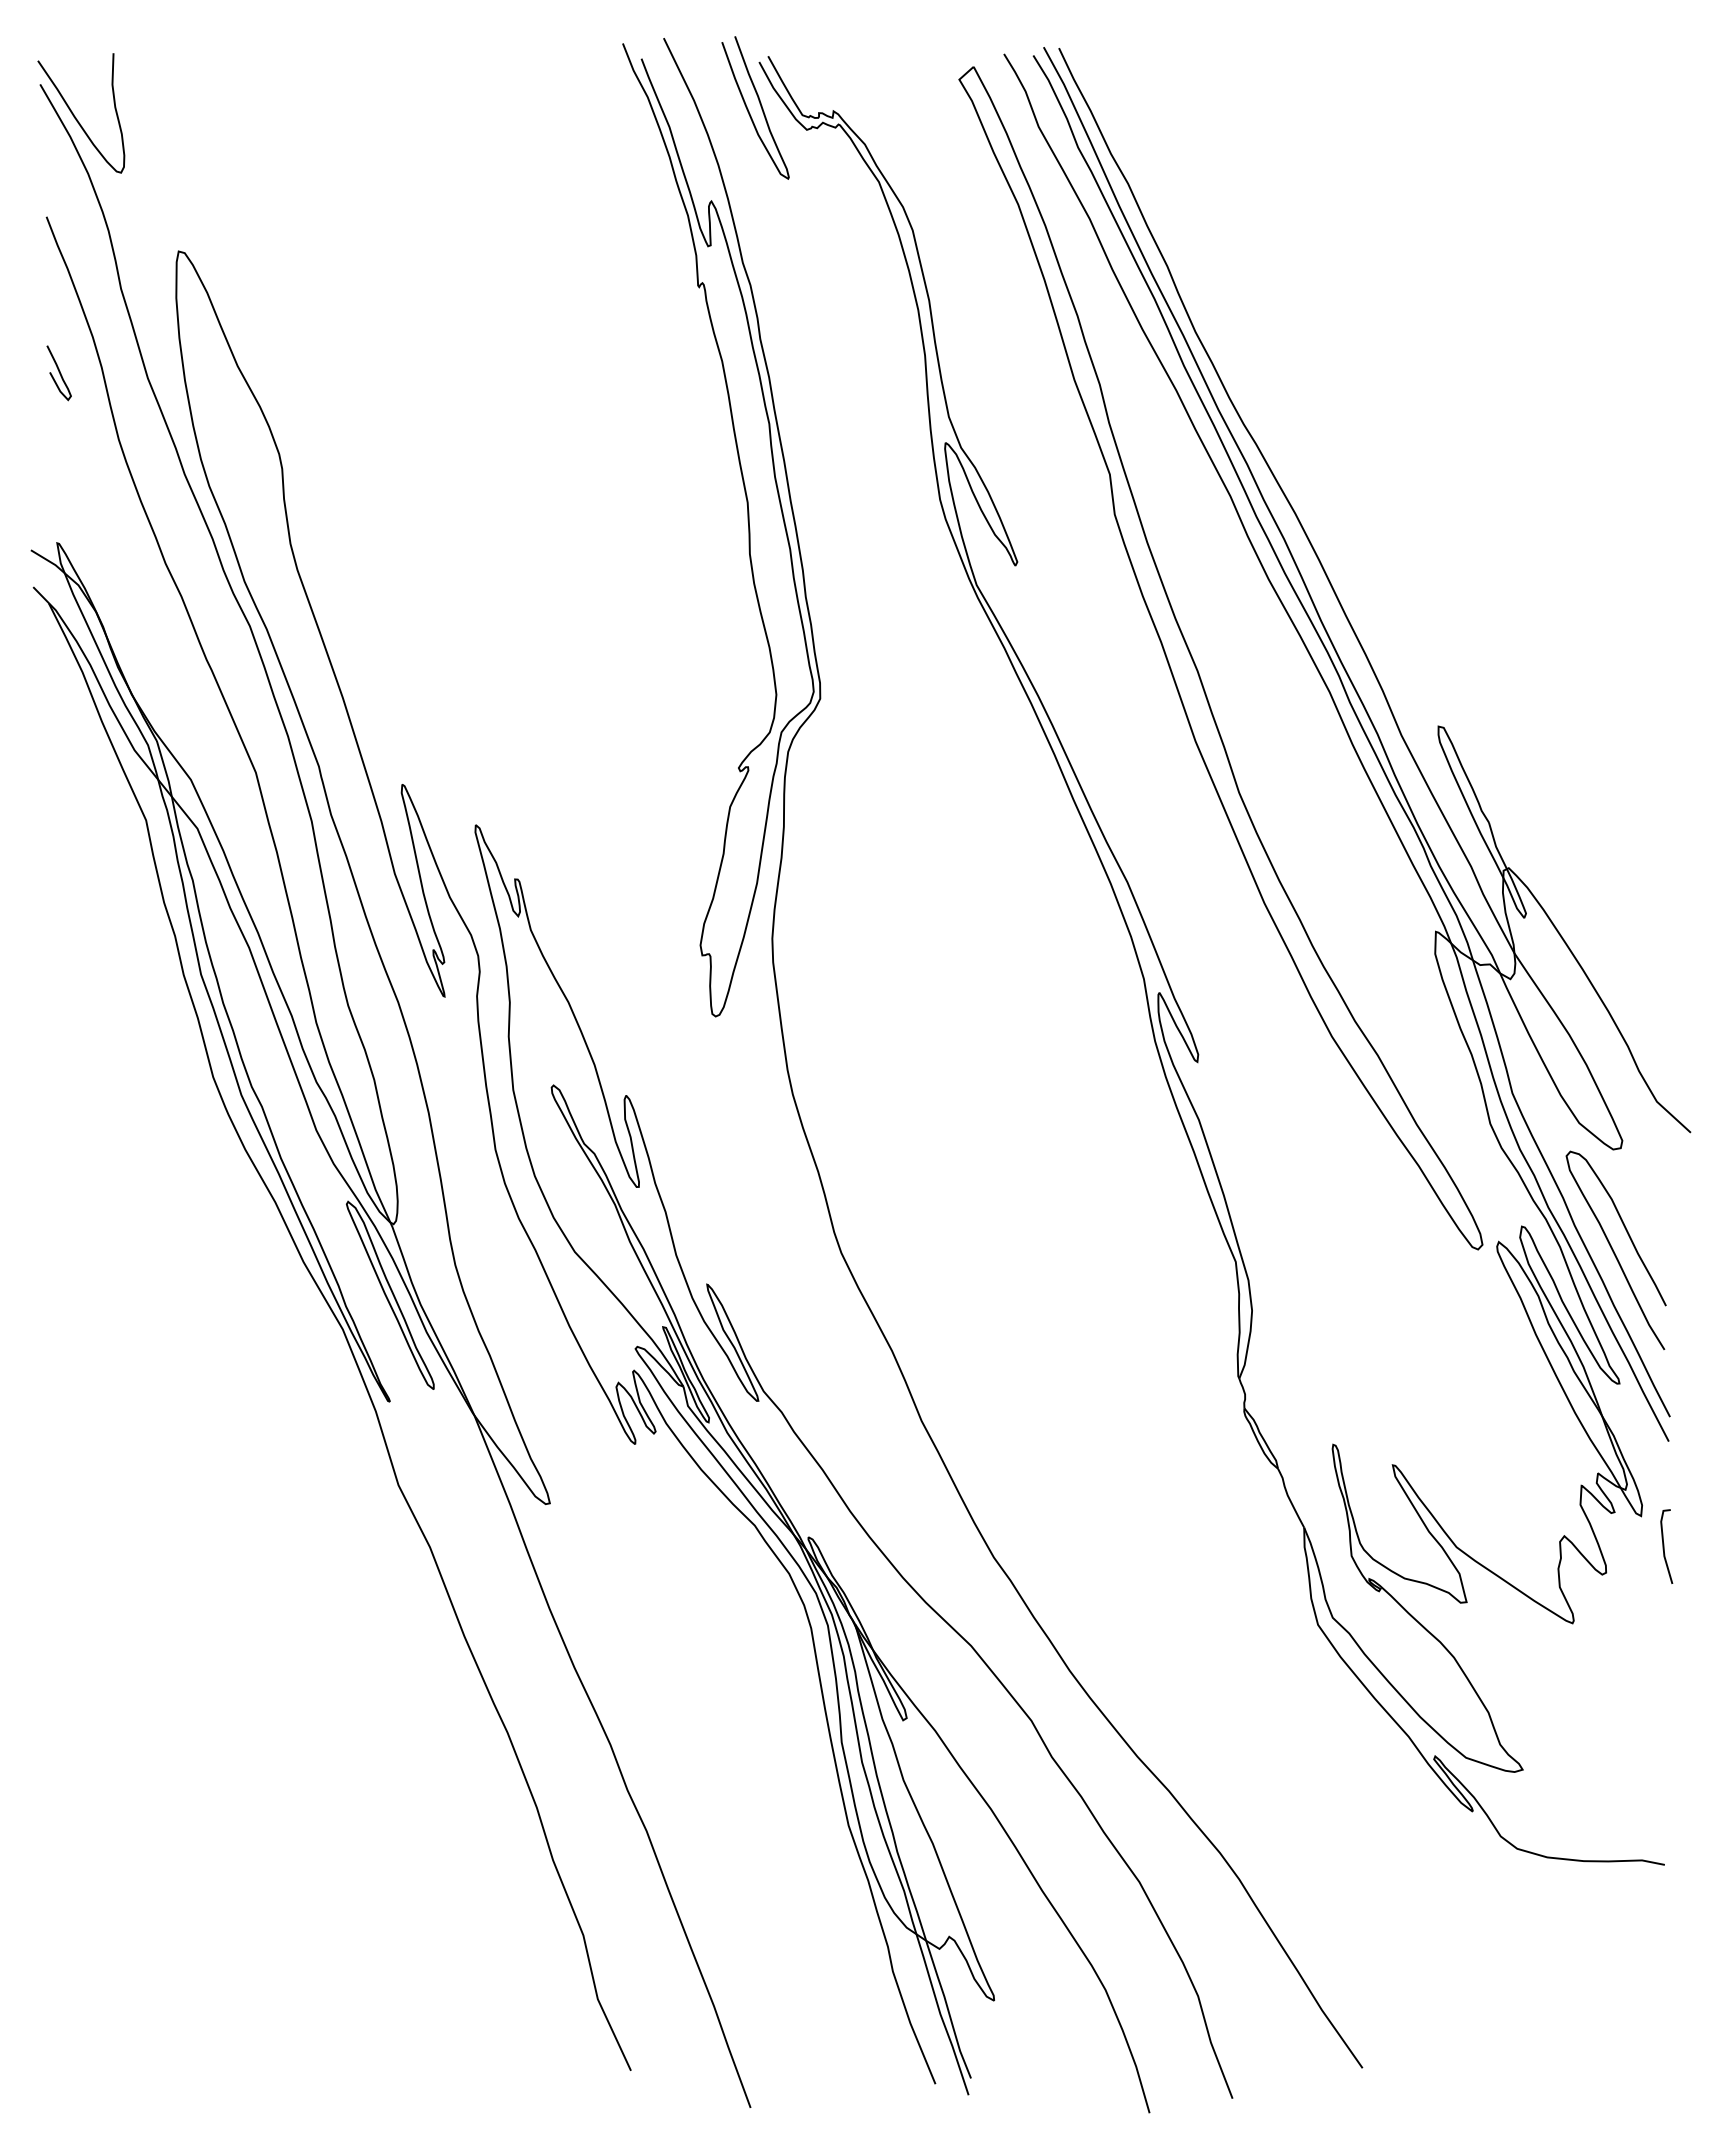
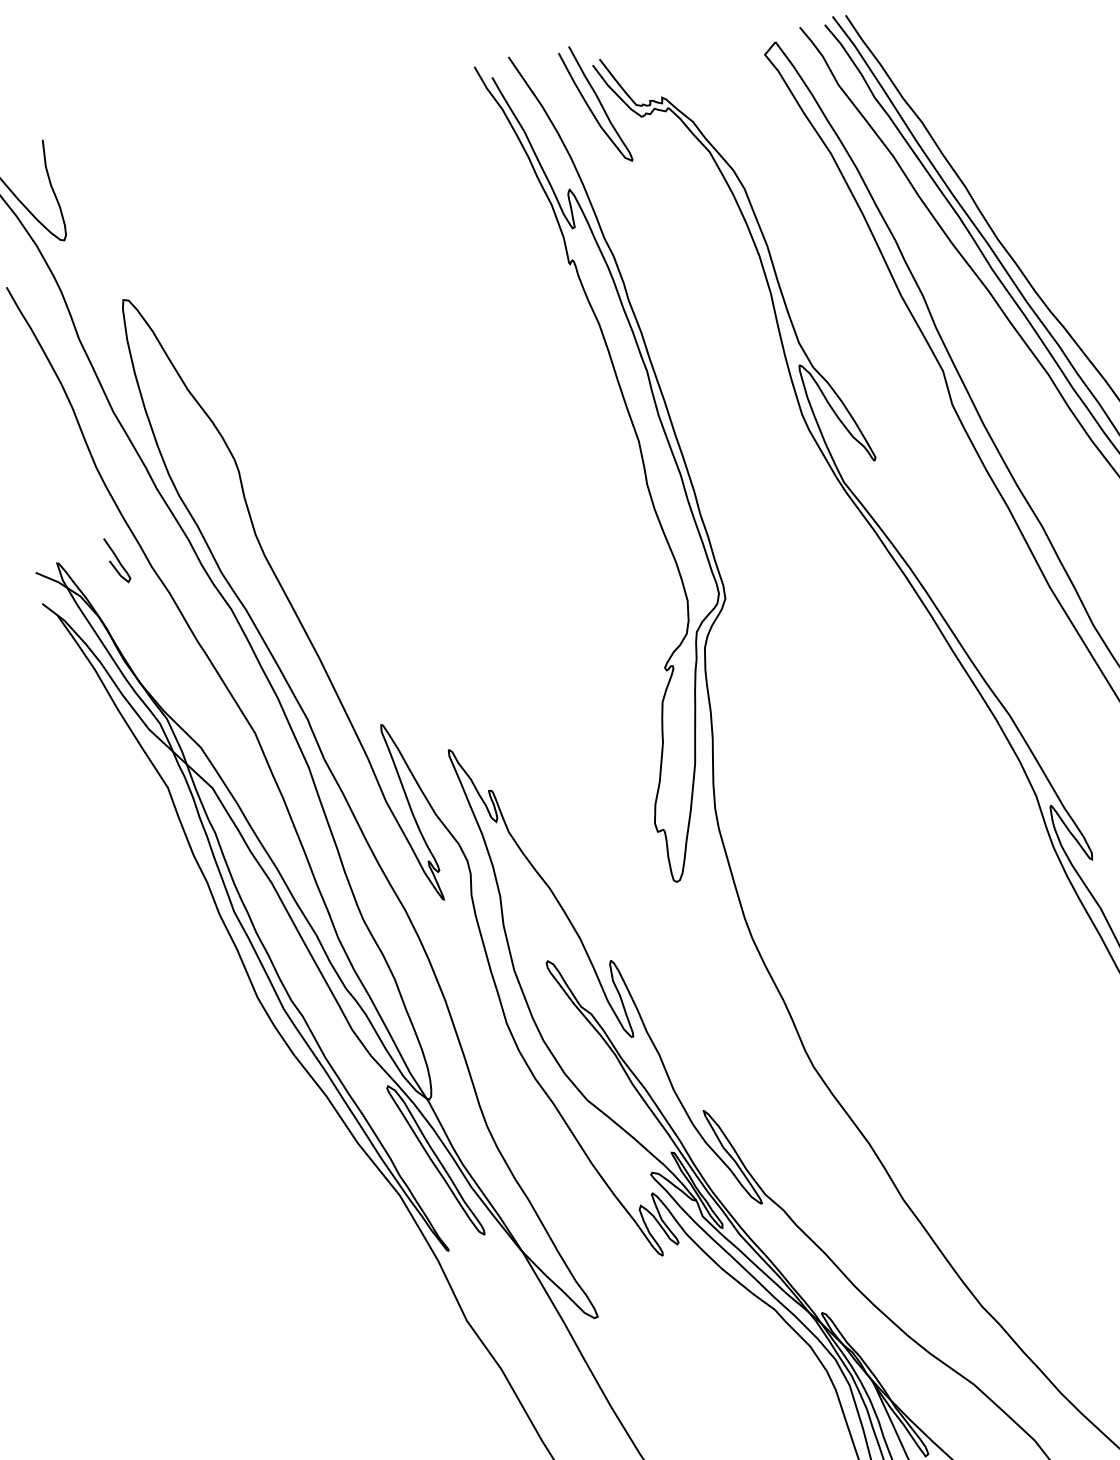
curve: (58, 372) -> (116, 559), moved

